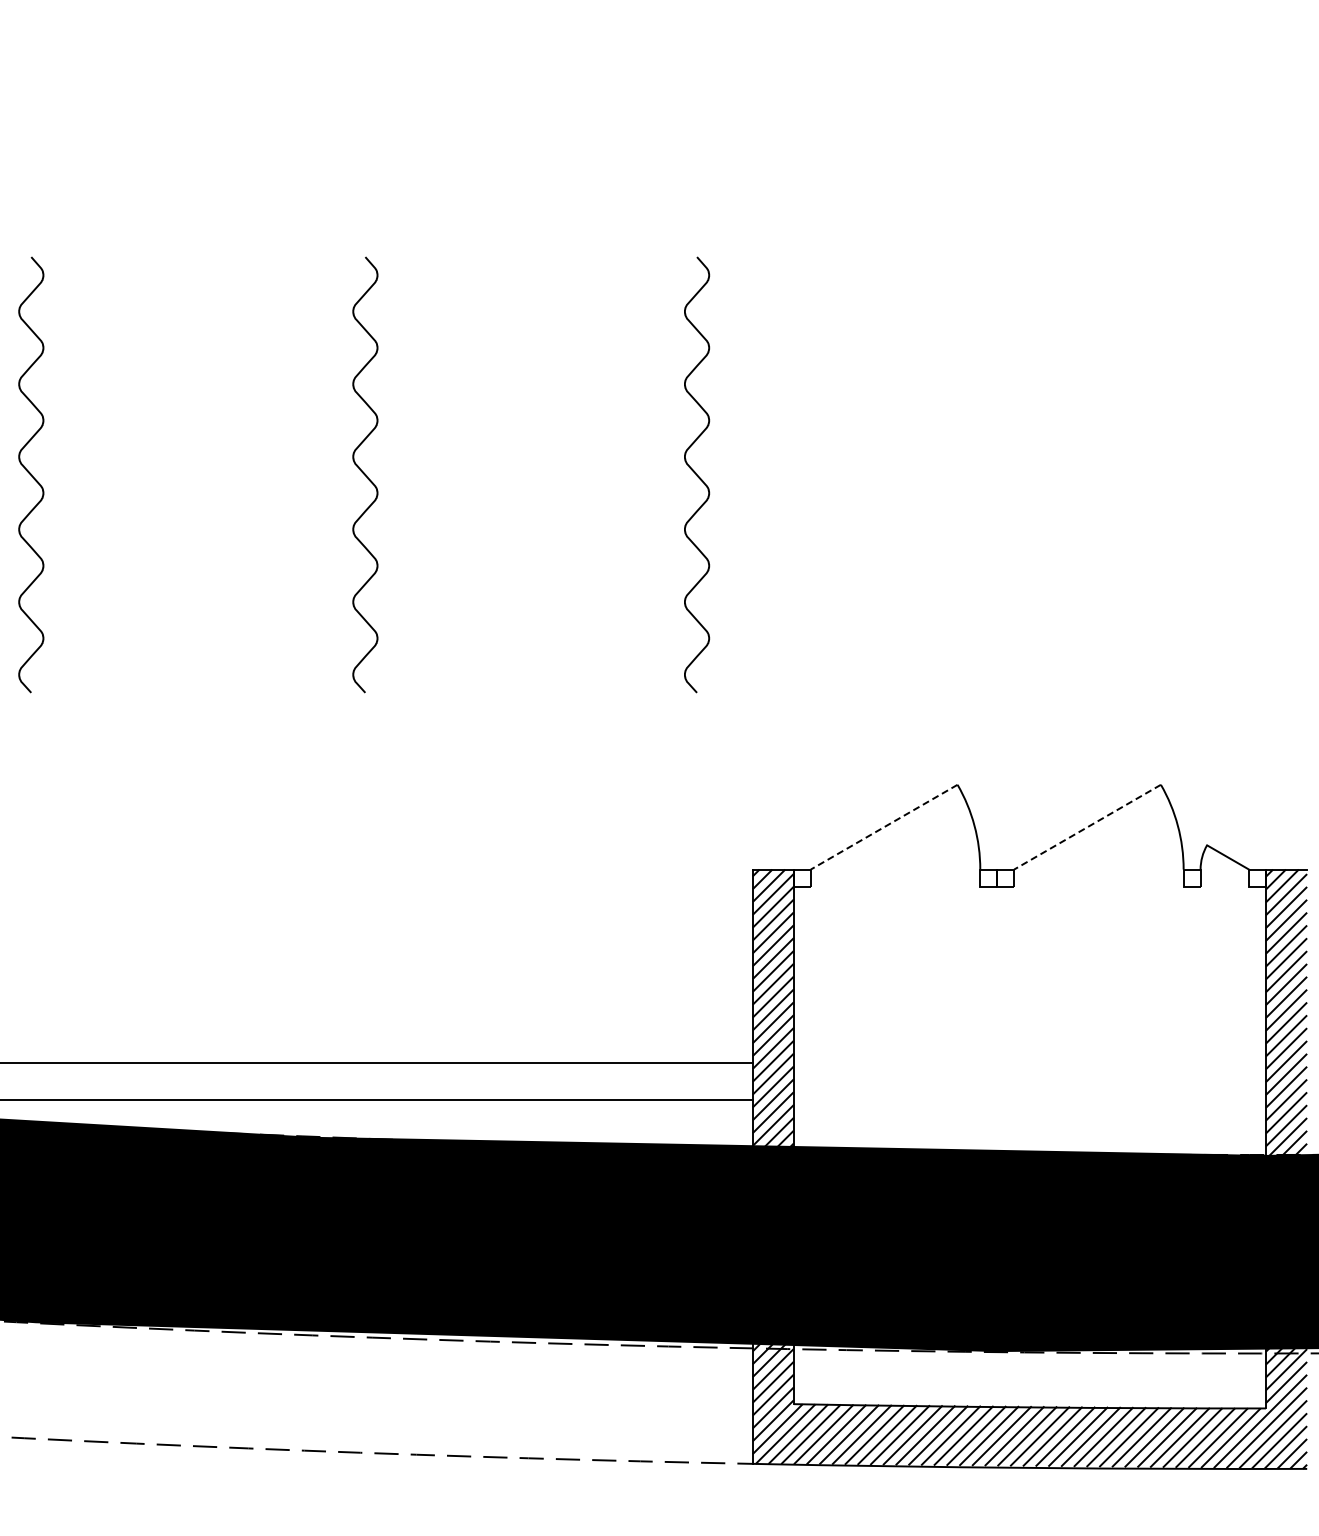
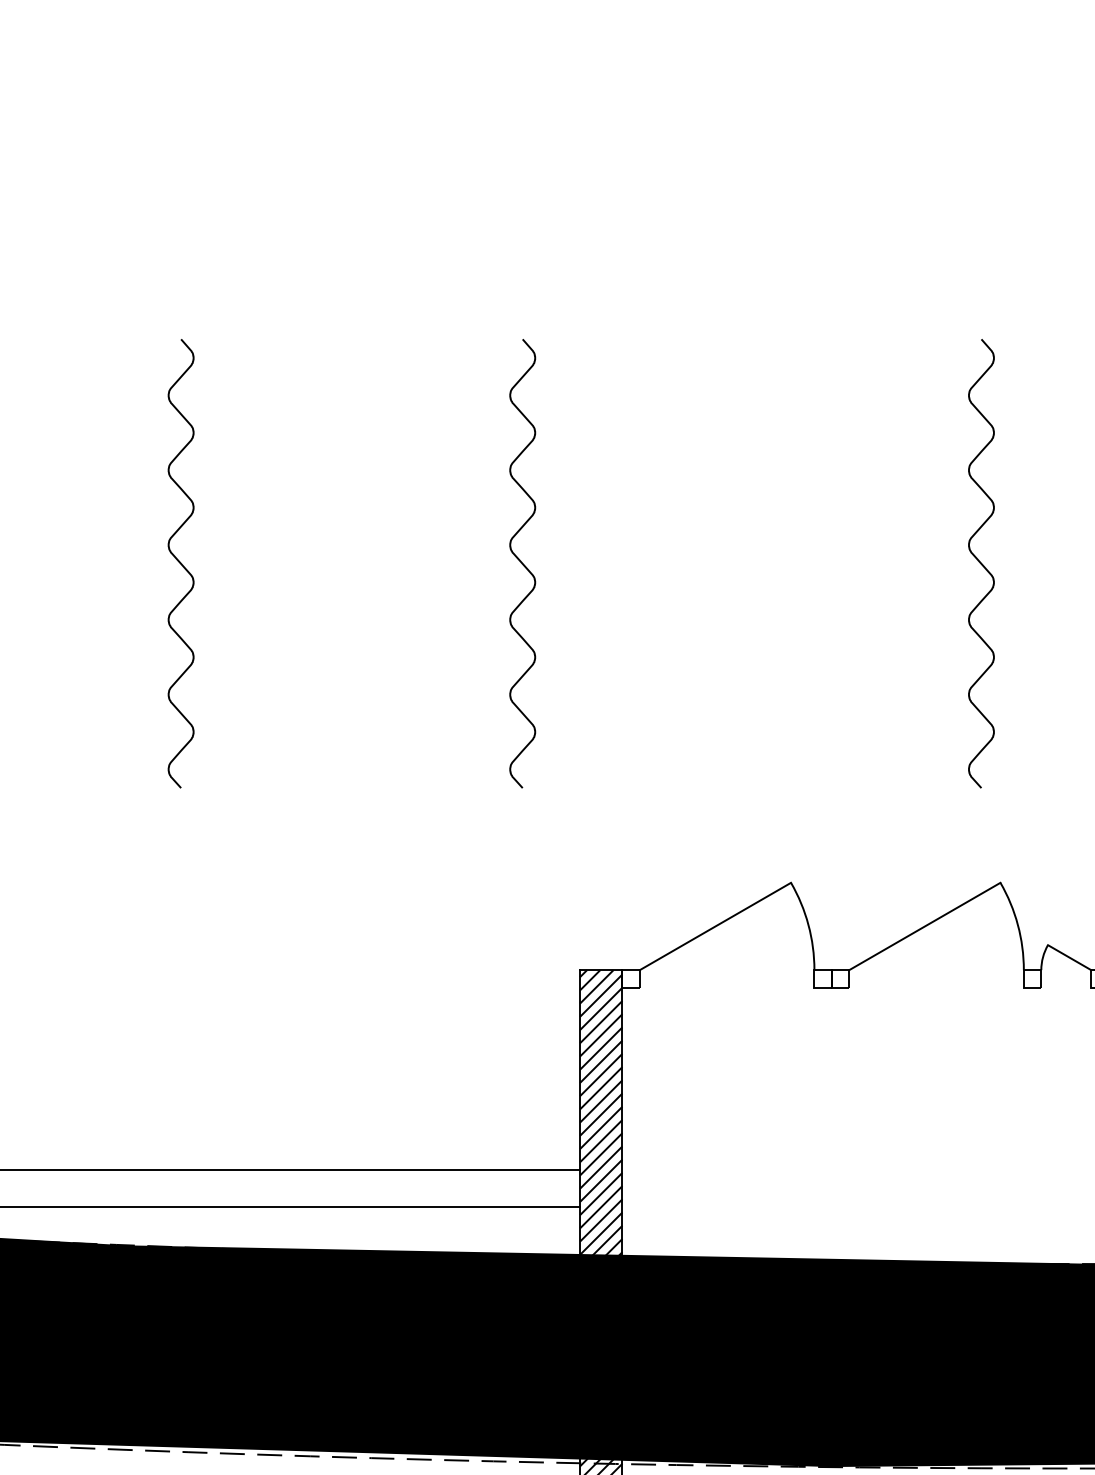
curve: (1142, 474) -> (981, 563), added
line: (884, 827) -> (715, 926), dashed -> solid
line: (1087, 827) -> (924, 926), dashed -> solid

